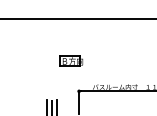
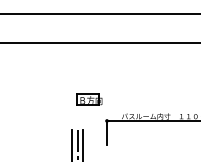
part: (71, 60) -> (89, 99), moved

